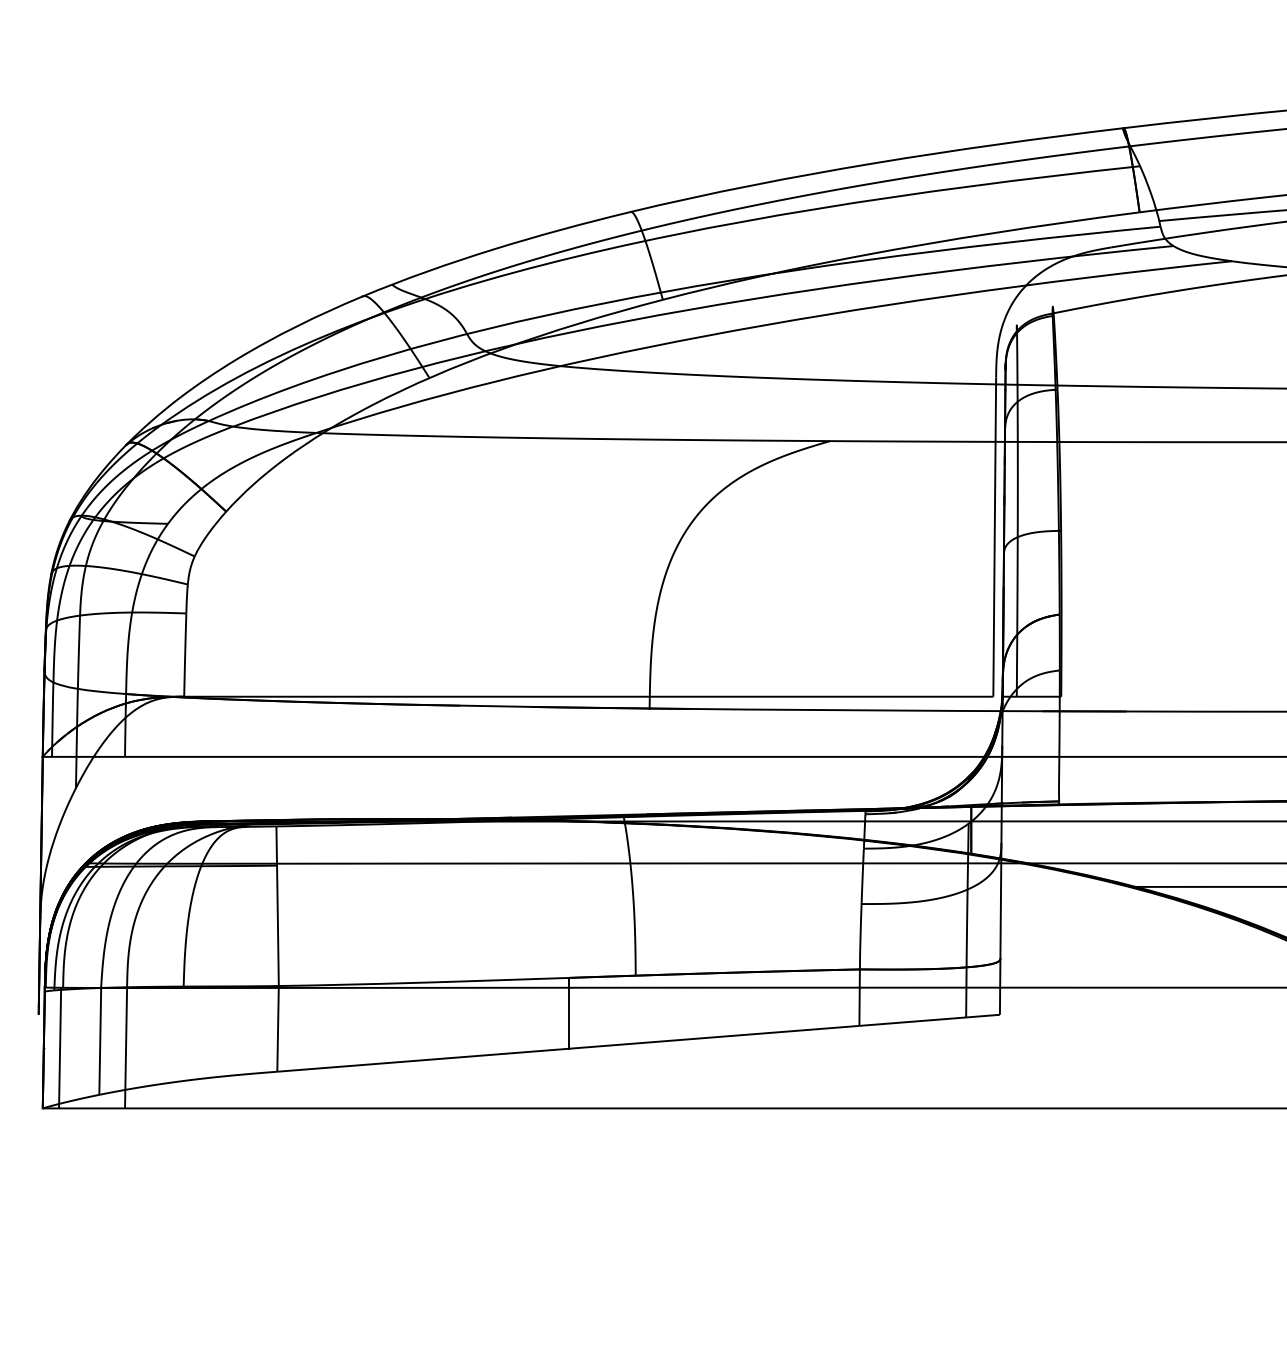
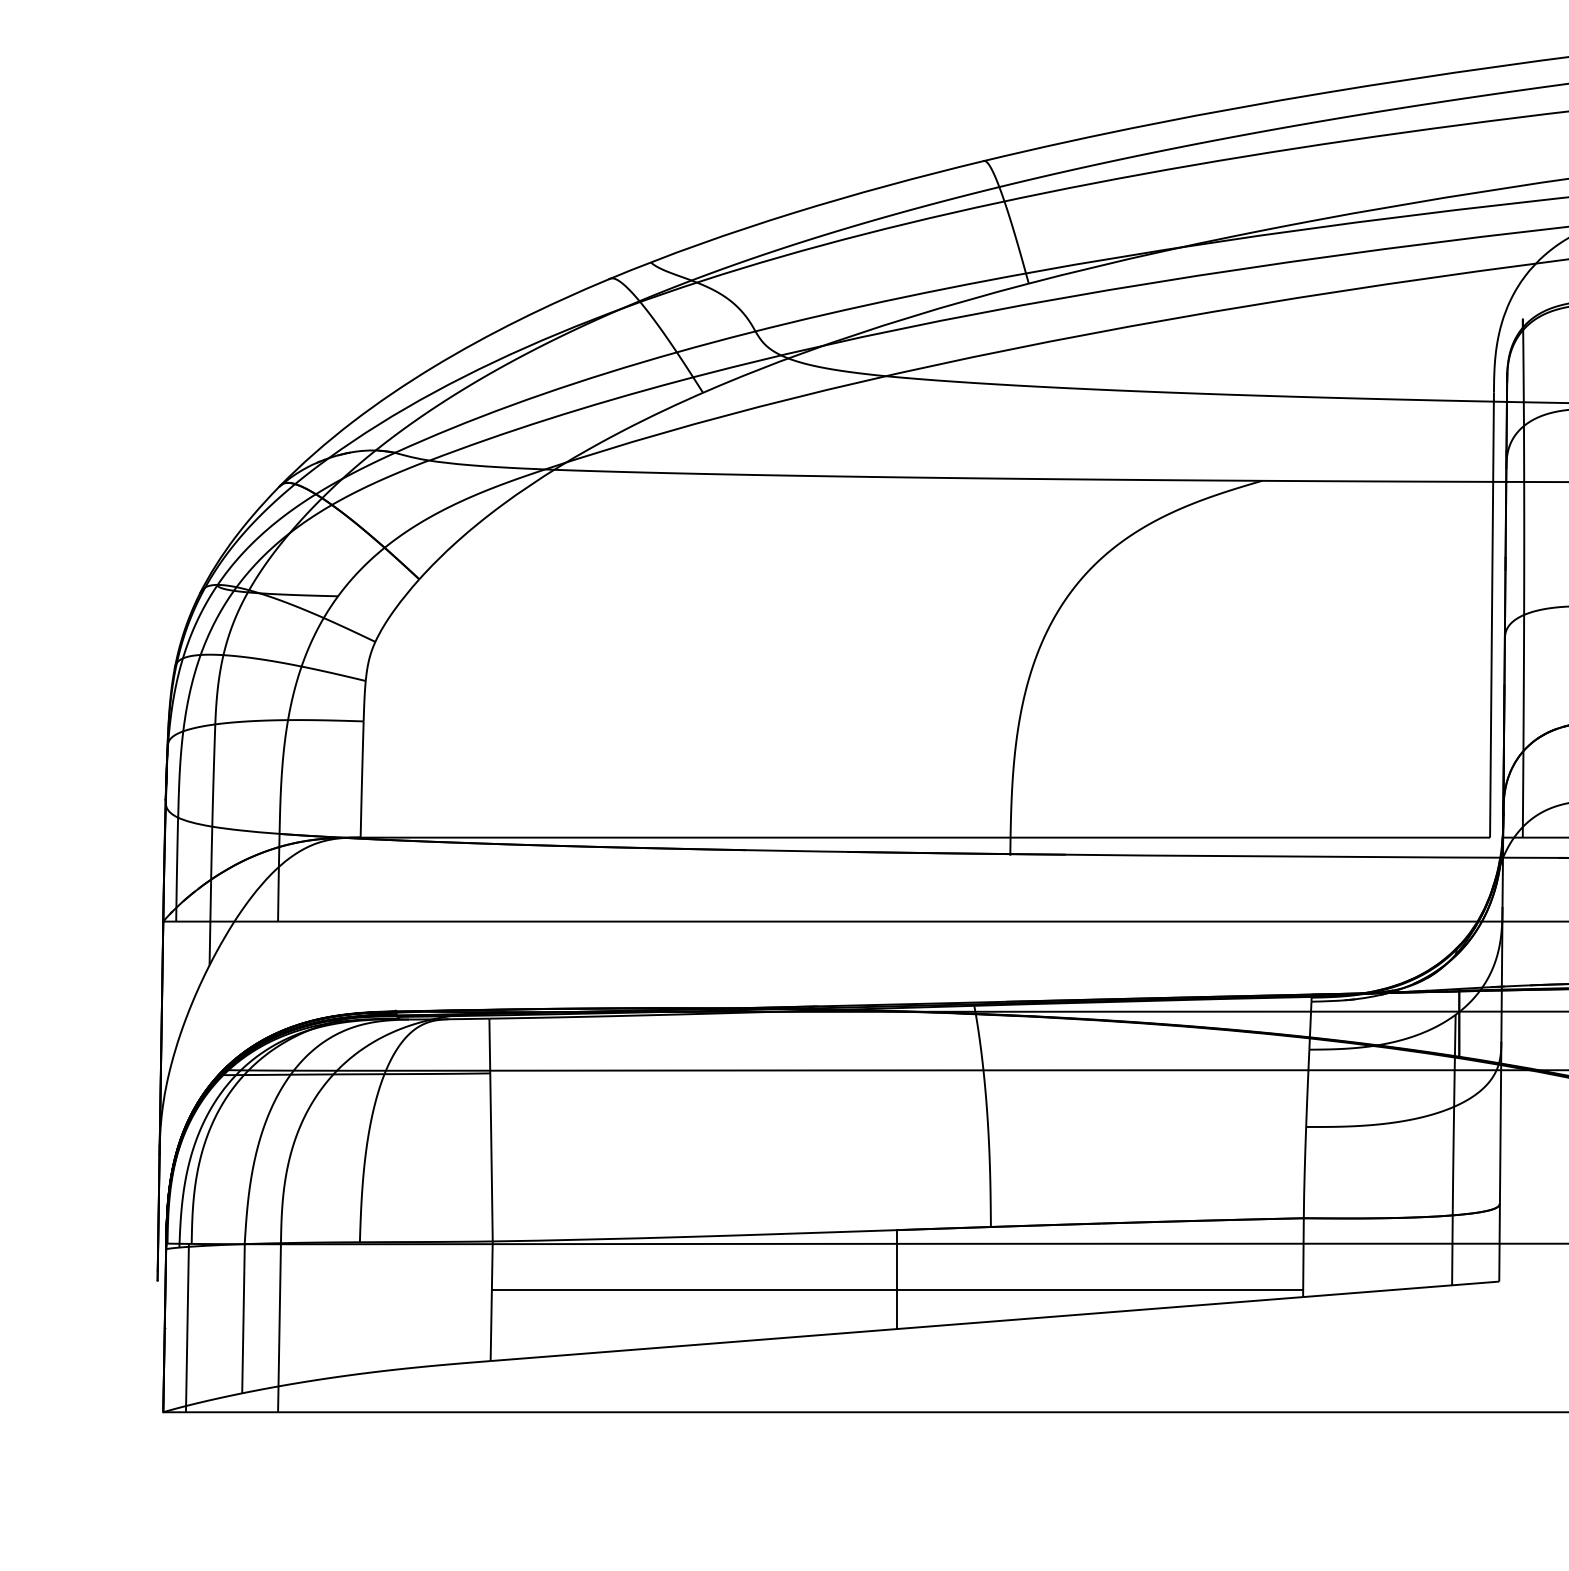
line: (568, 1020) -> (897, 1289), added

